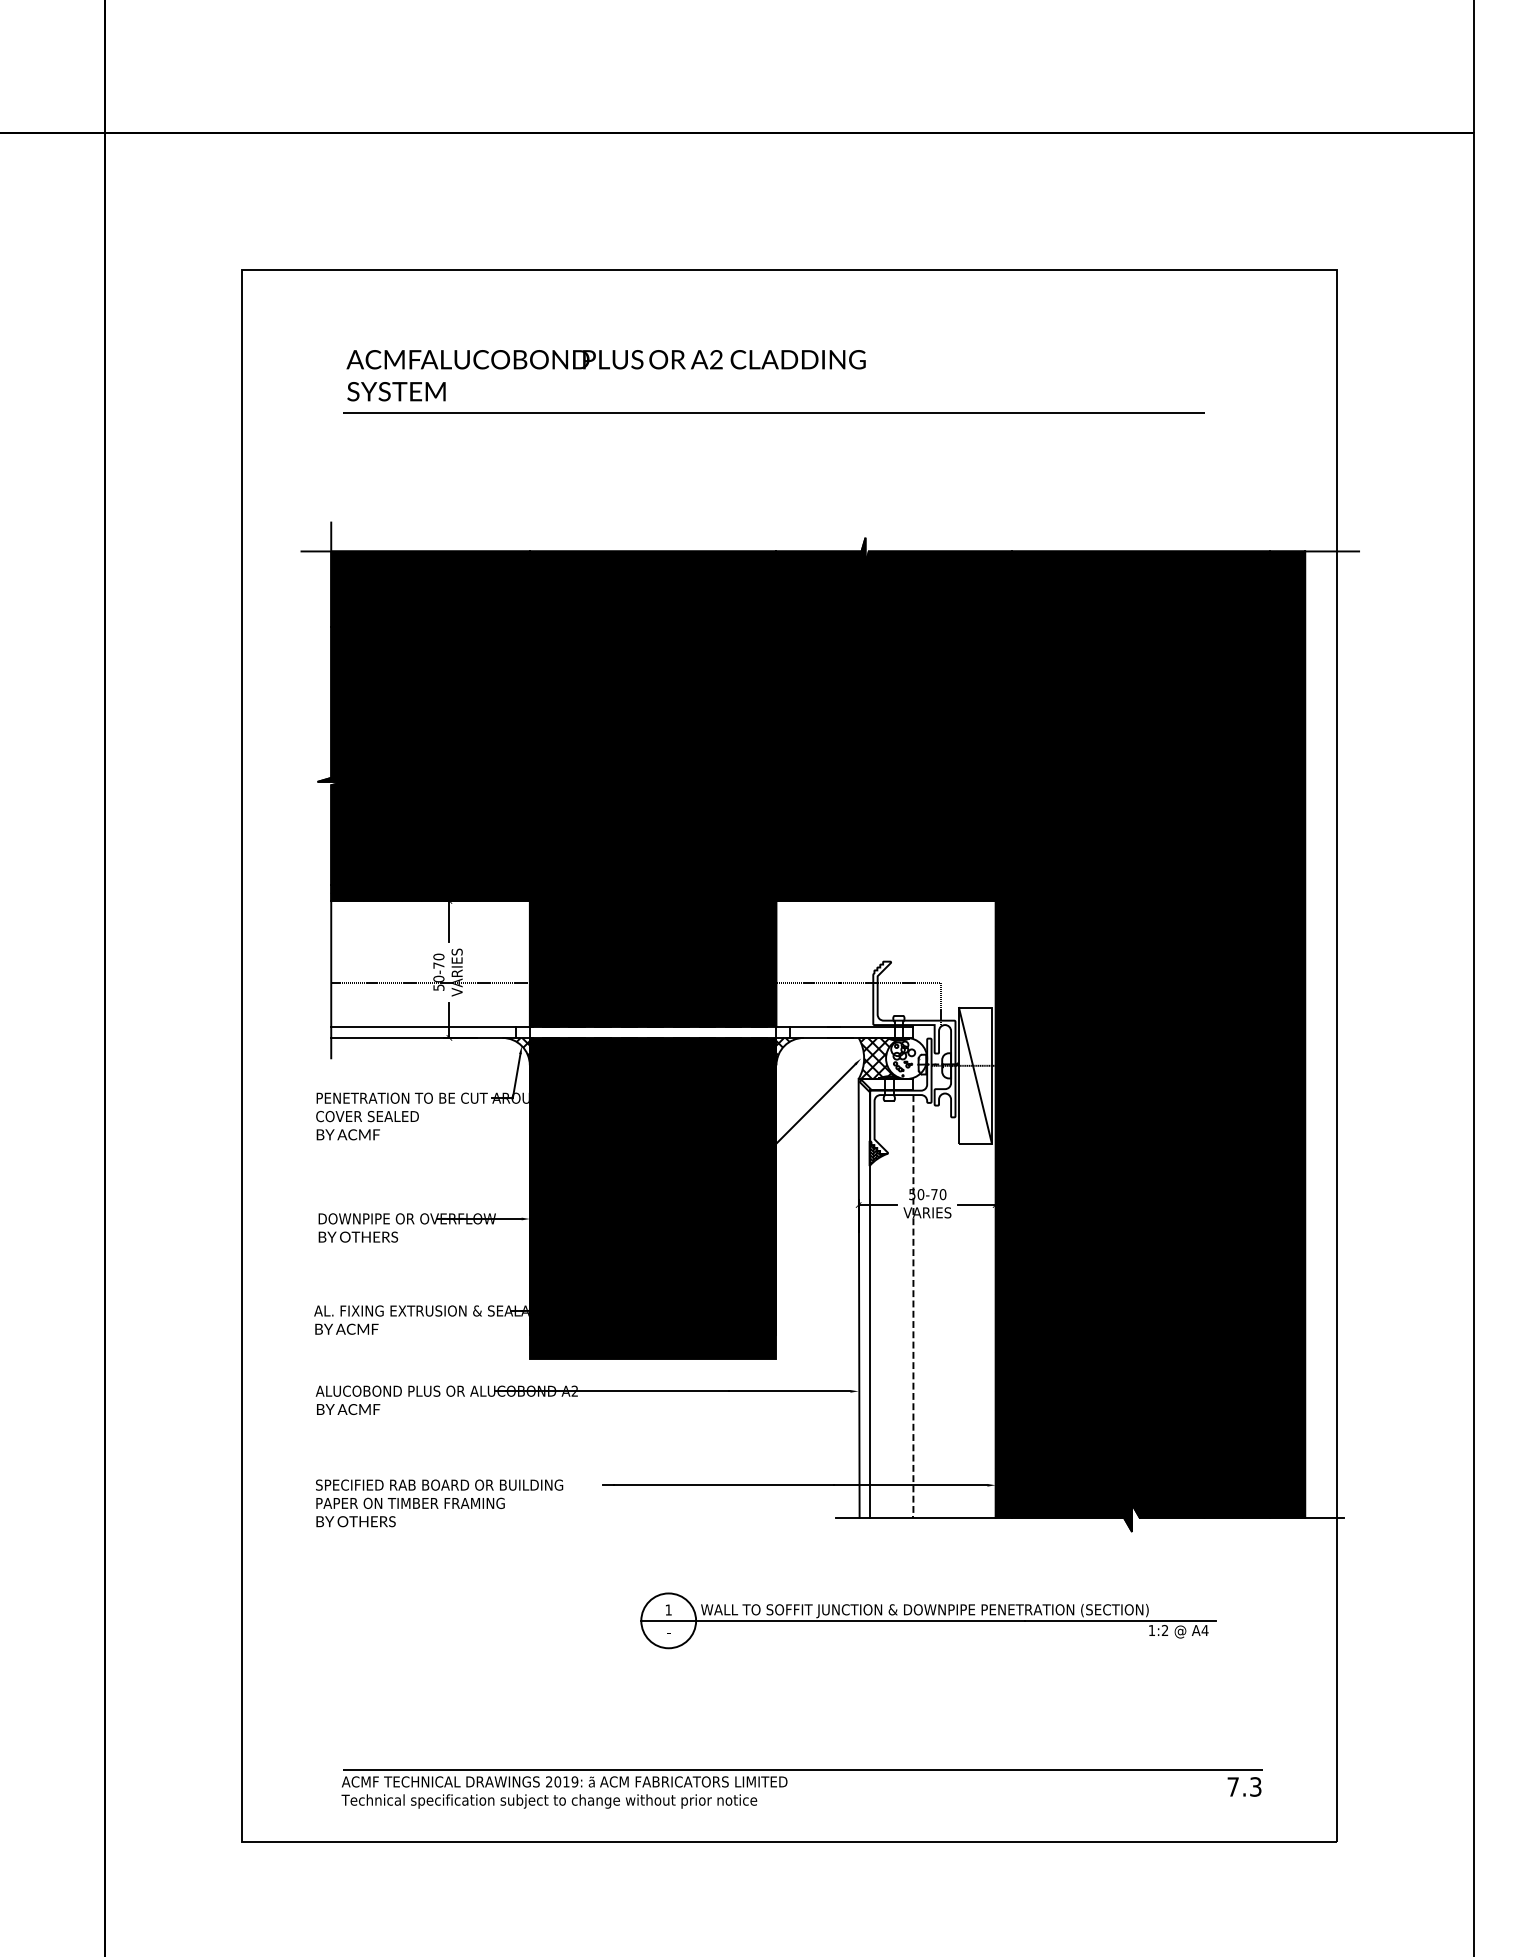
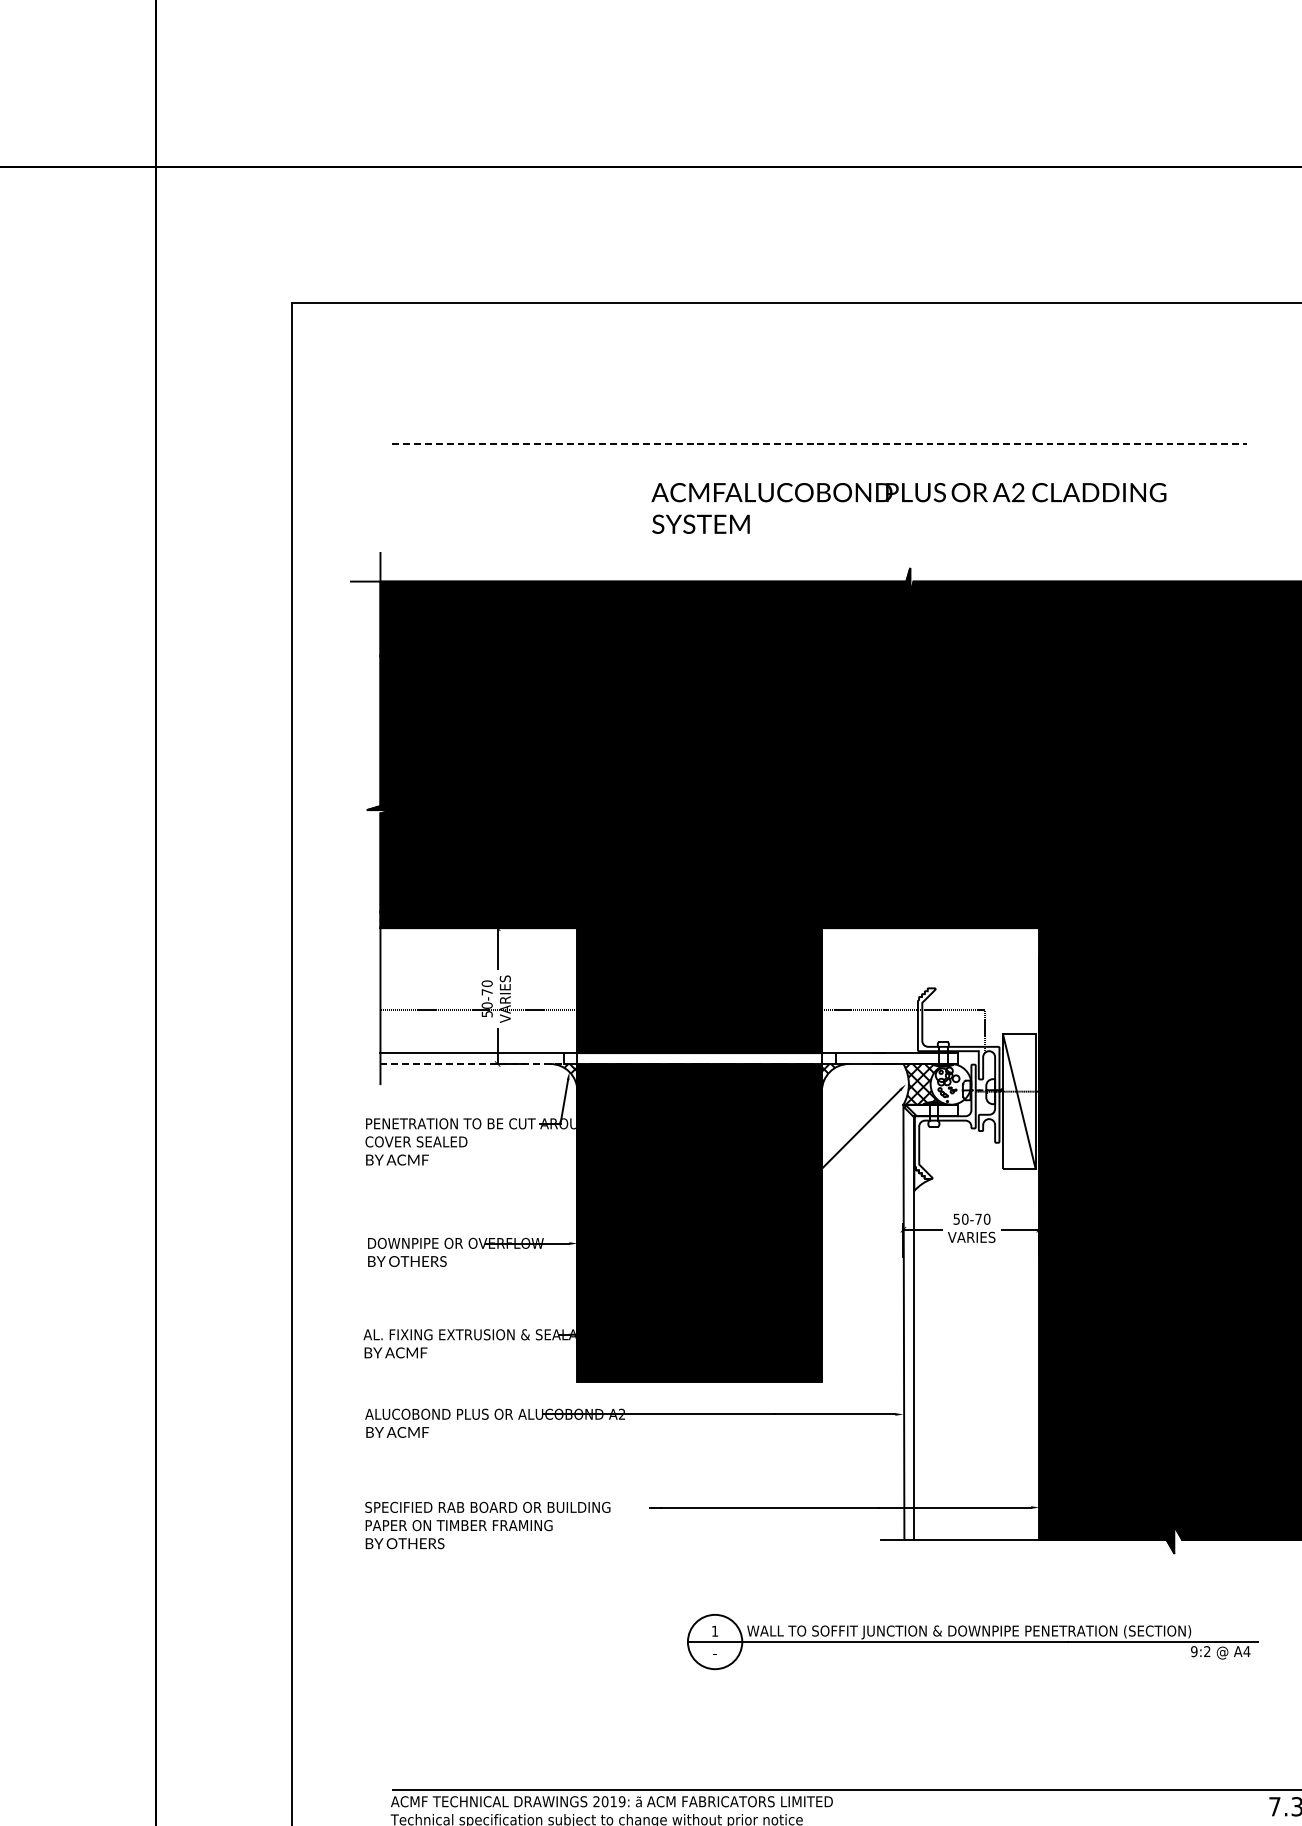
text: (605, 375) -> (908, 508), moved
line: (774, 412) -> (820, 443), solid -> dashed
line: (424, 1037) -> (472, 1063), solid -> dashed
hatch: (877, 1152) -> (922, 1177), removed
line: (913, 1306) -> (957, 1330), removed
text: (1151, 1630) -> (1193, 1651), 1:2 -> 9:2

